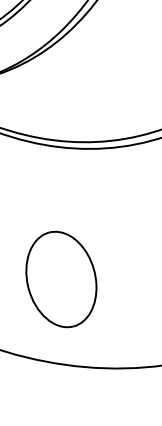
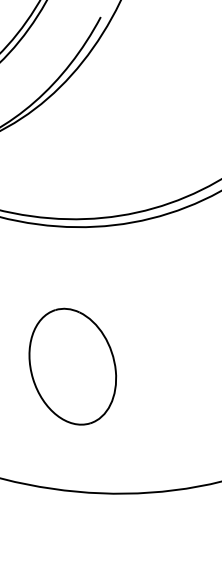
part: (61, 279) -> (72, 366), moved

